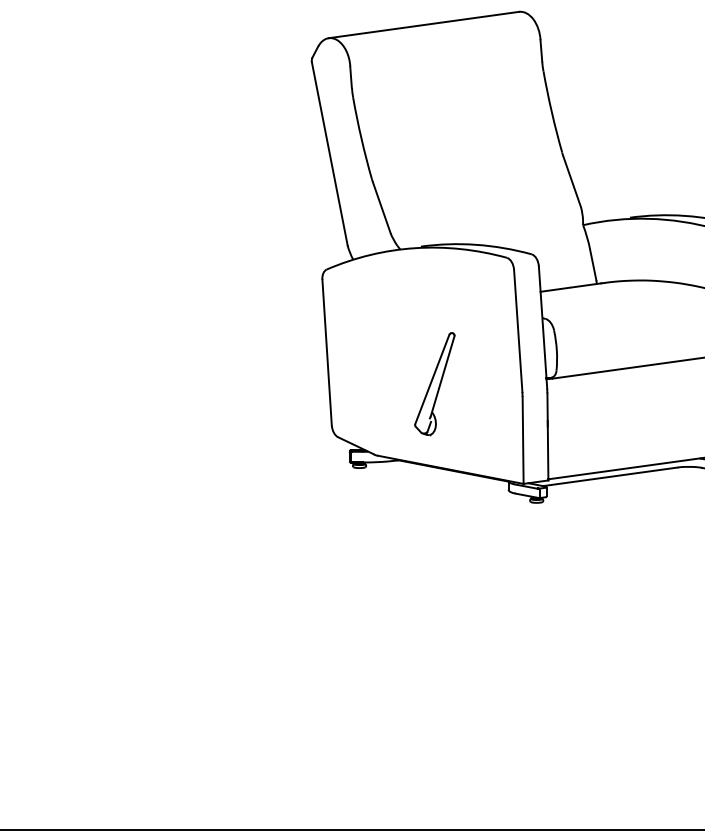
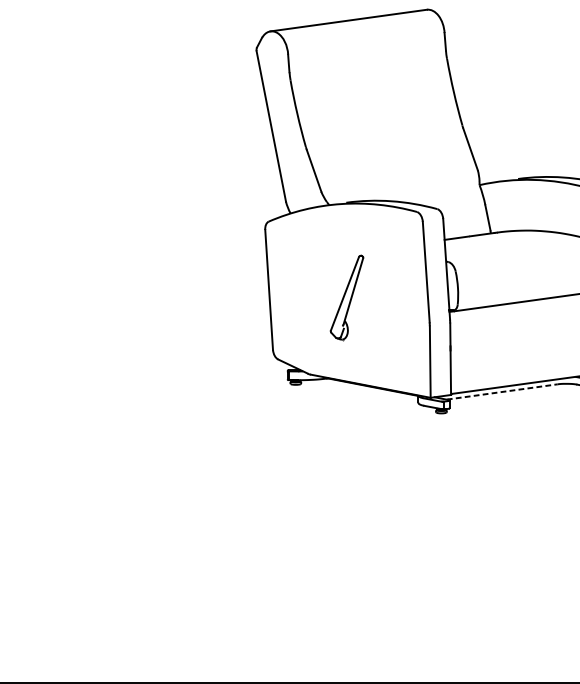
part: (434, 384) -> (346, 298), moved
line: (610, 476) -> (502, 391), solid -> dashed

